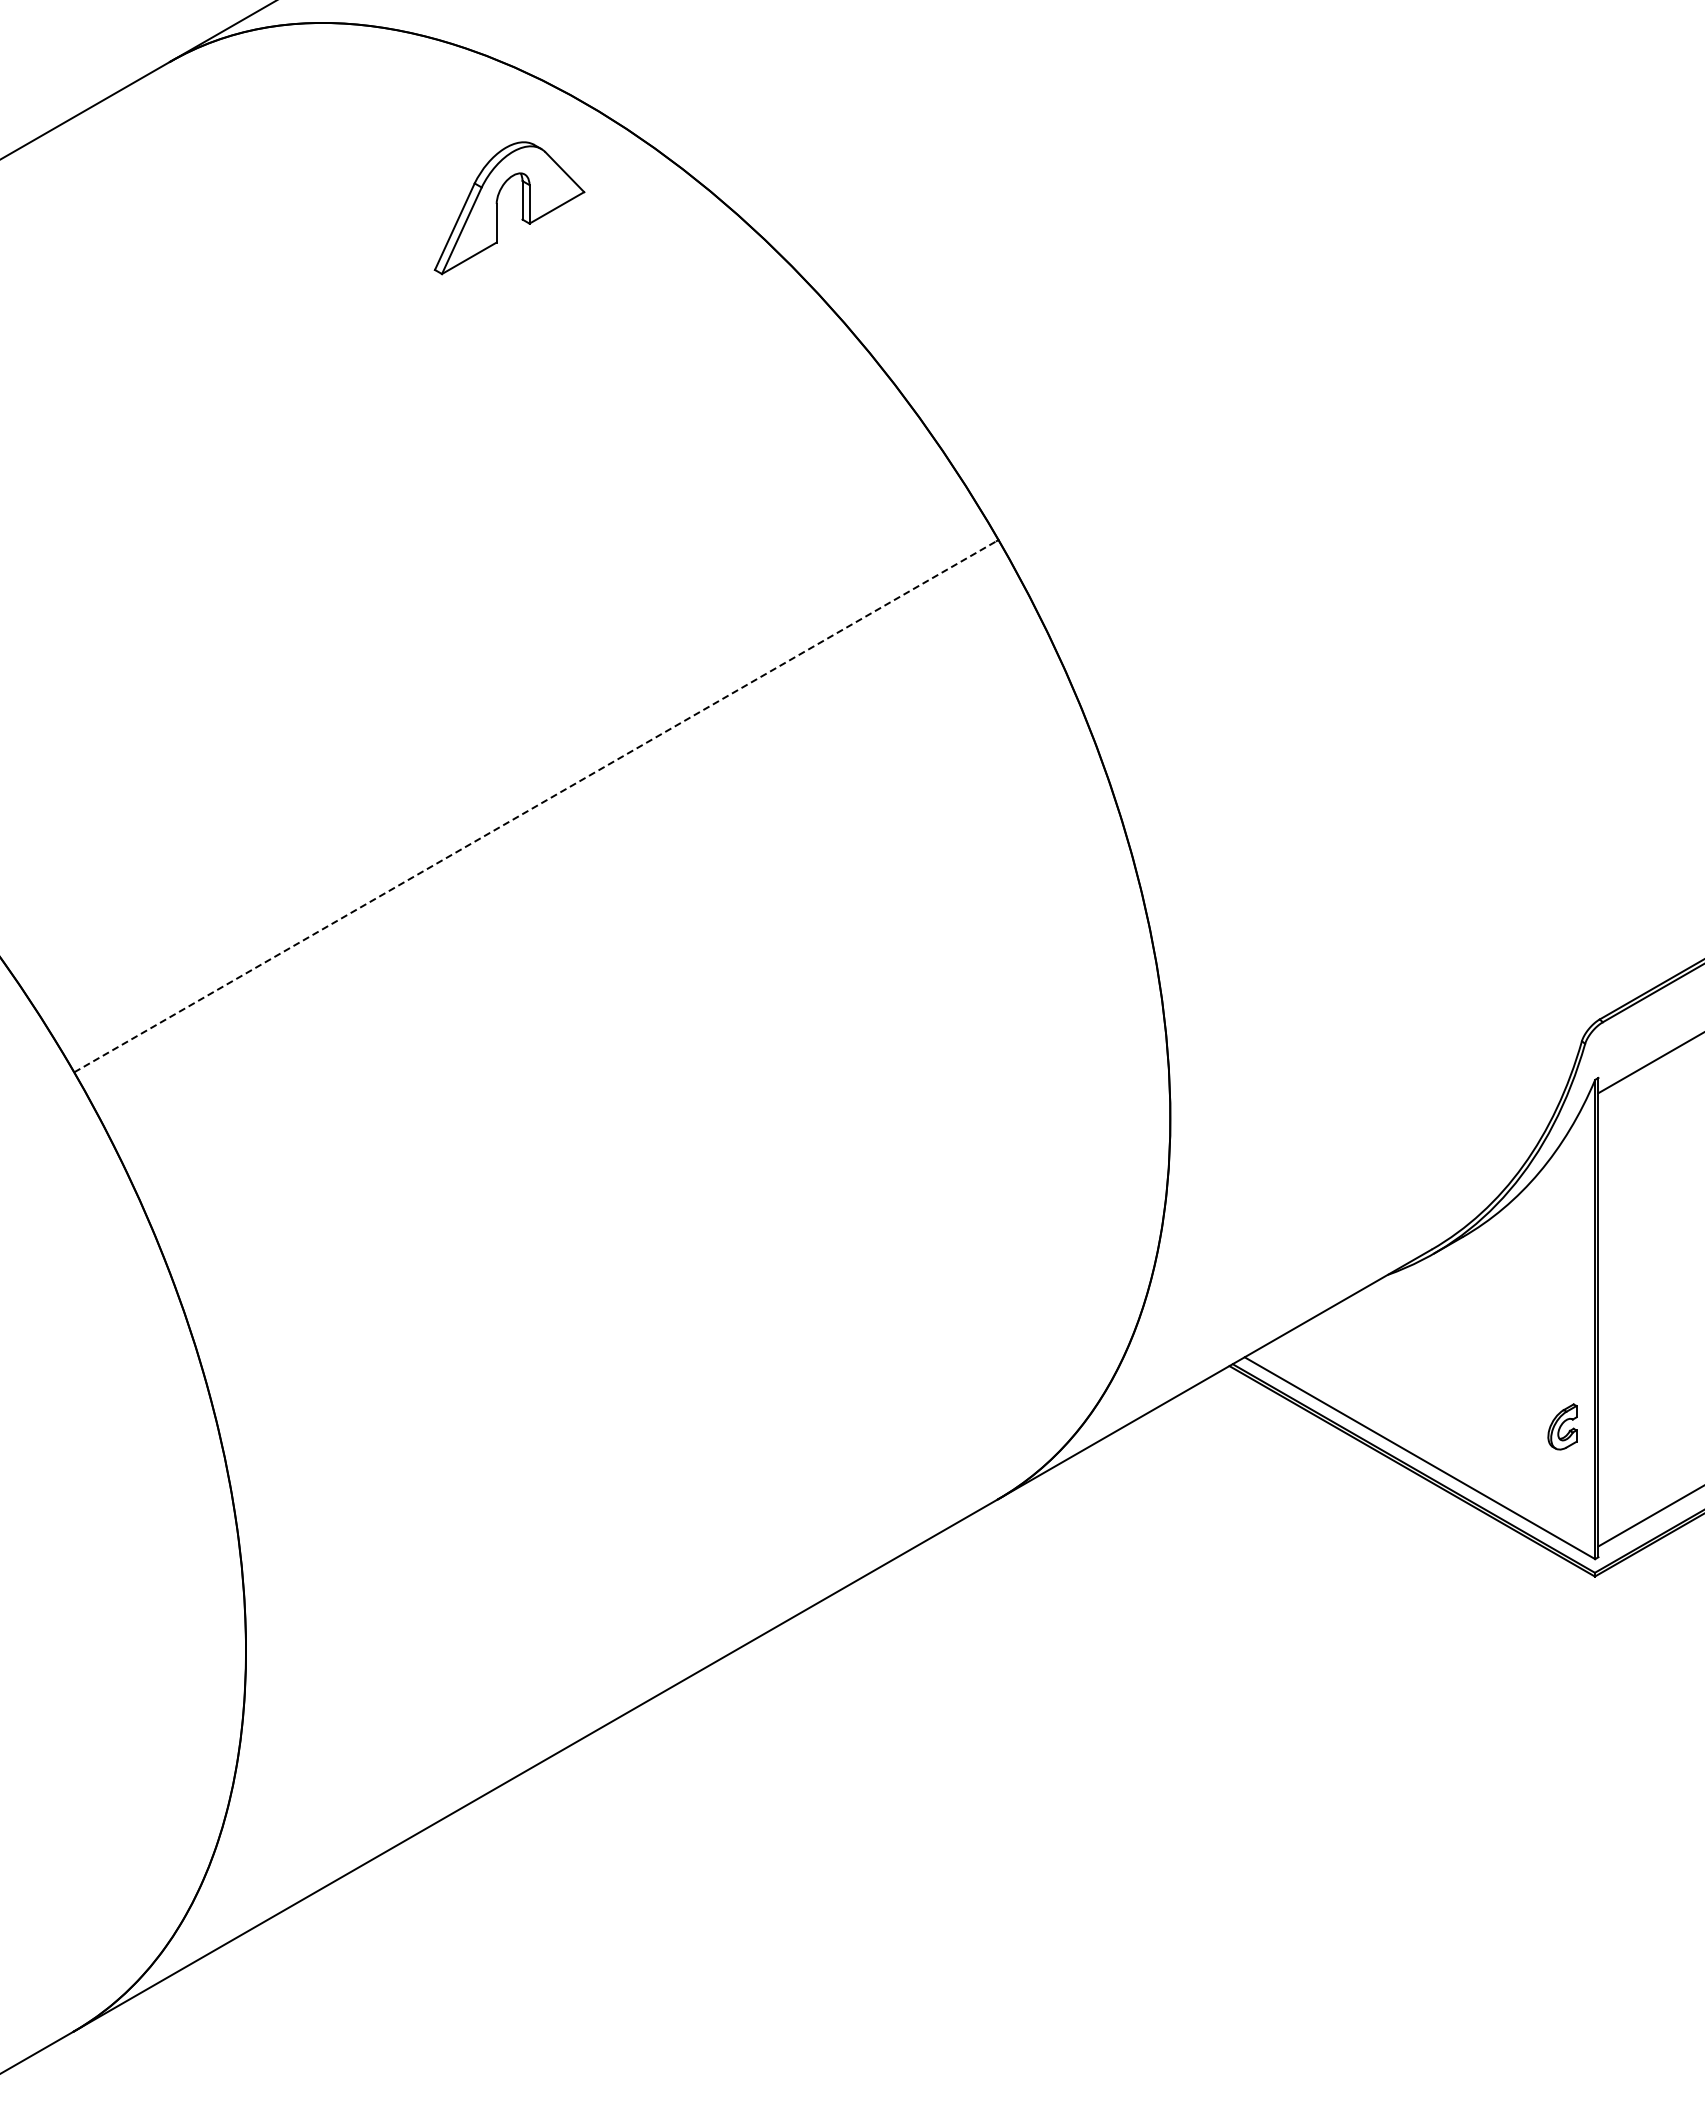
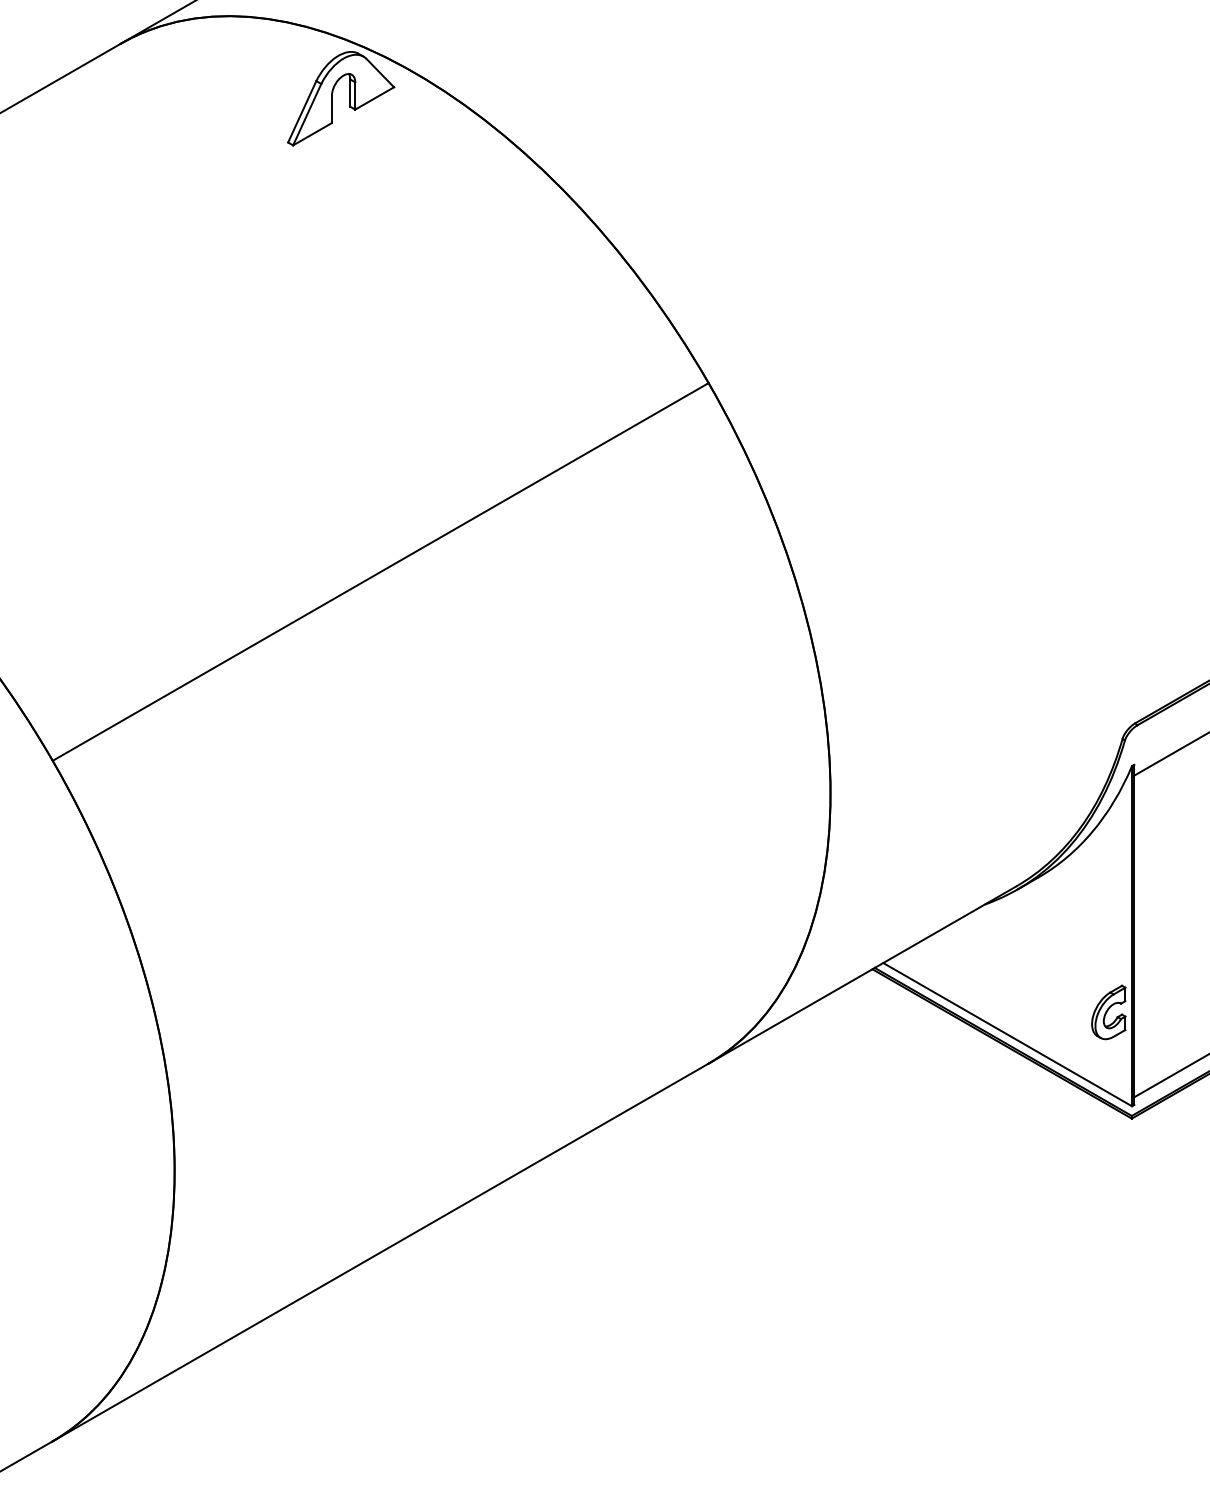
part: (497, 208) -> (332, 98), moved
line: (536, 805) -> (380, 571), dashed -> solid
part: (1562, 1426) -> (1108, 1012), size x1.67

